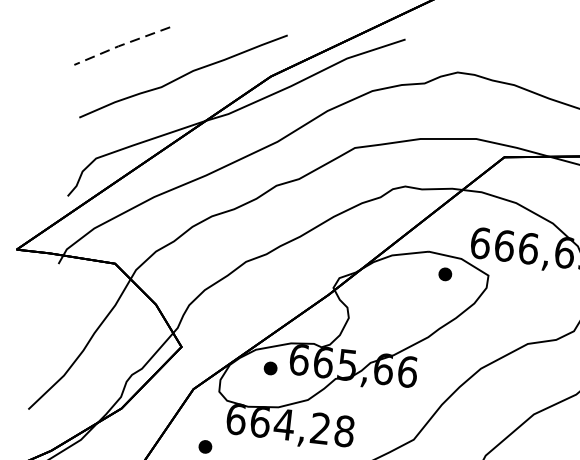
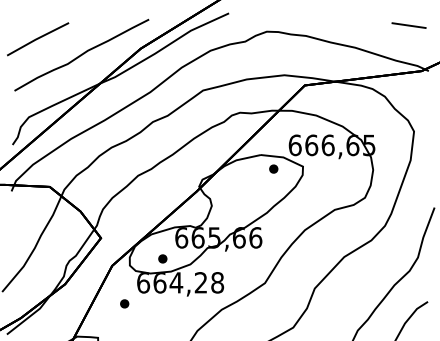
line: (121, 44) -> (37, 38), dashed -> solid
part: (270, 367) -> (162, 258), moved

